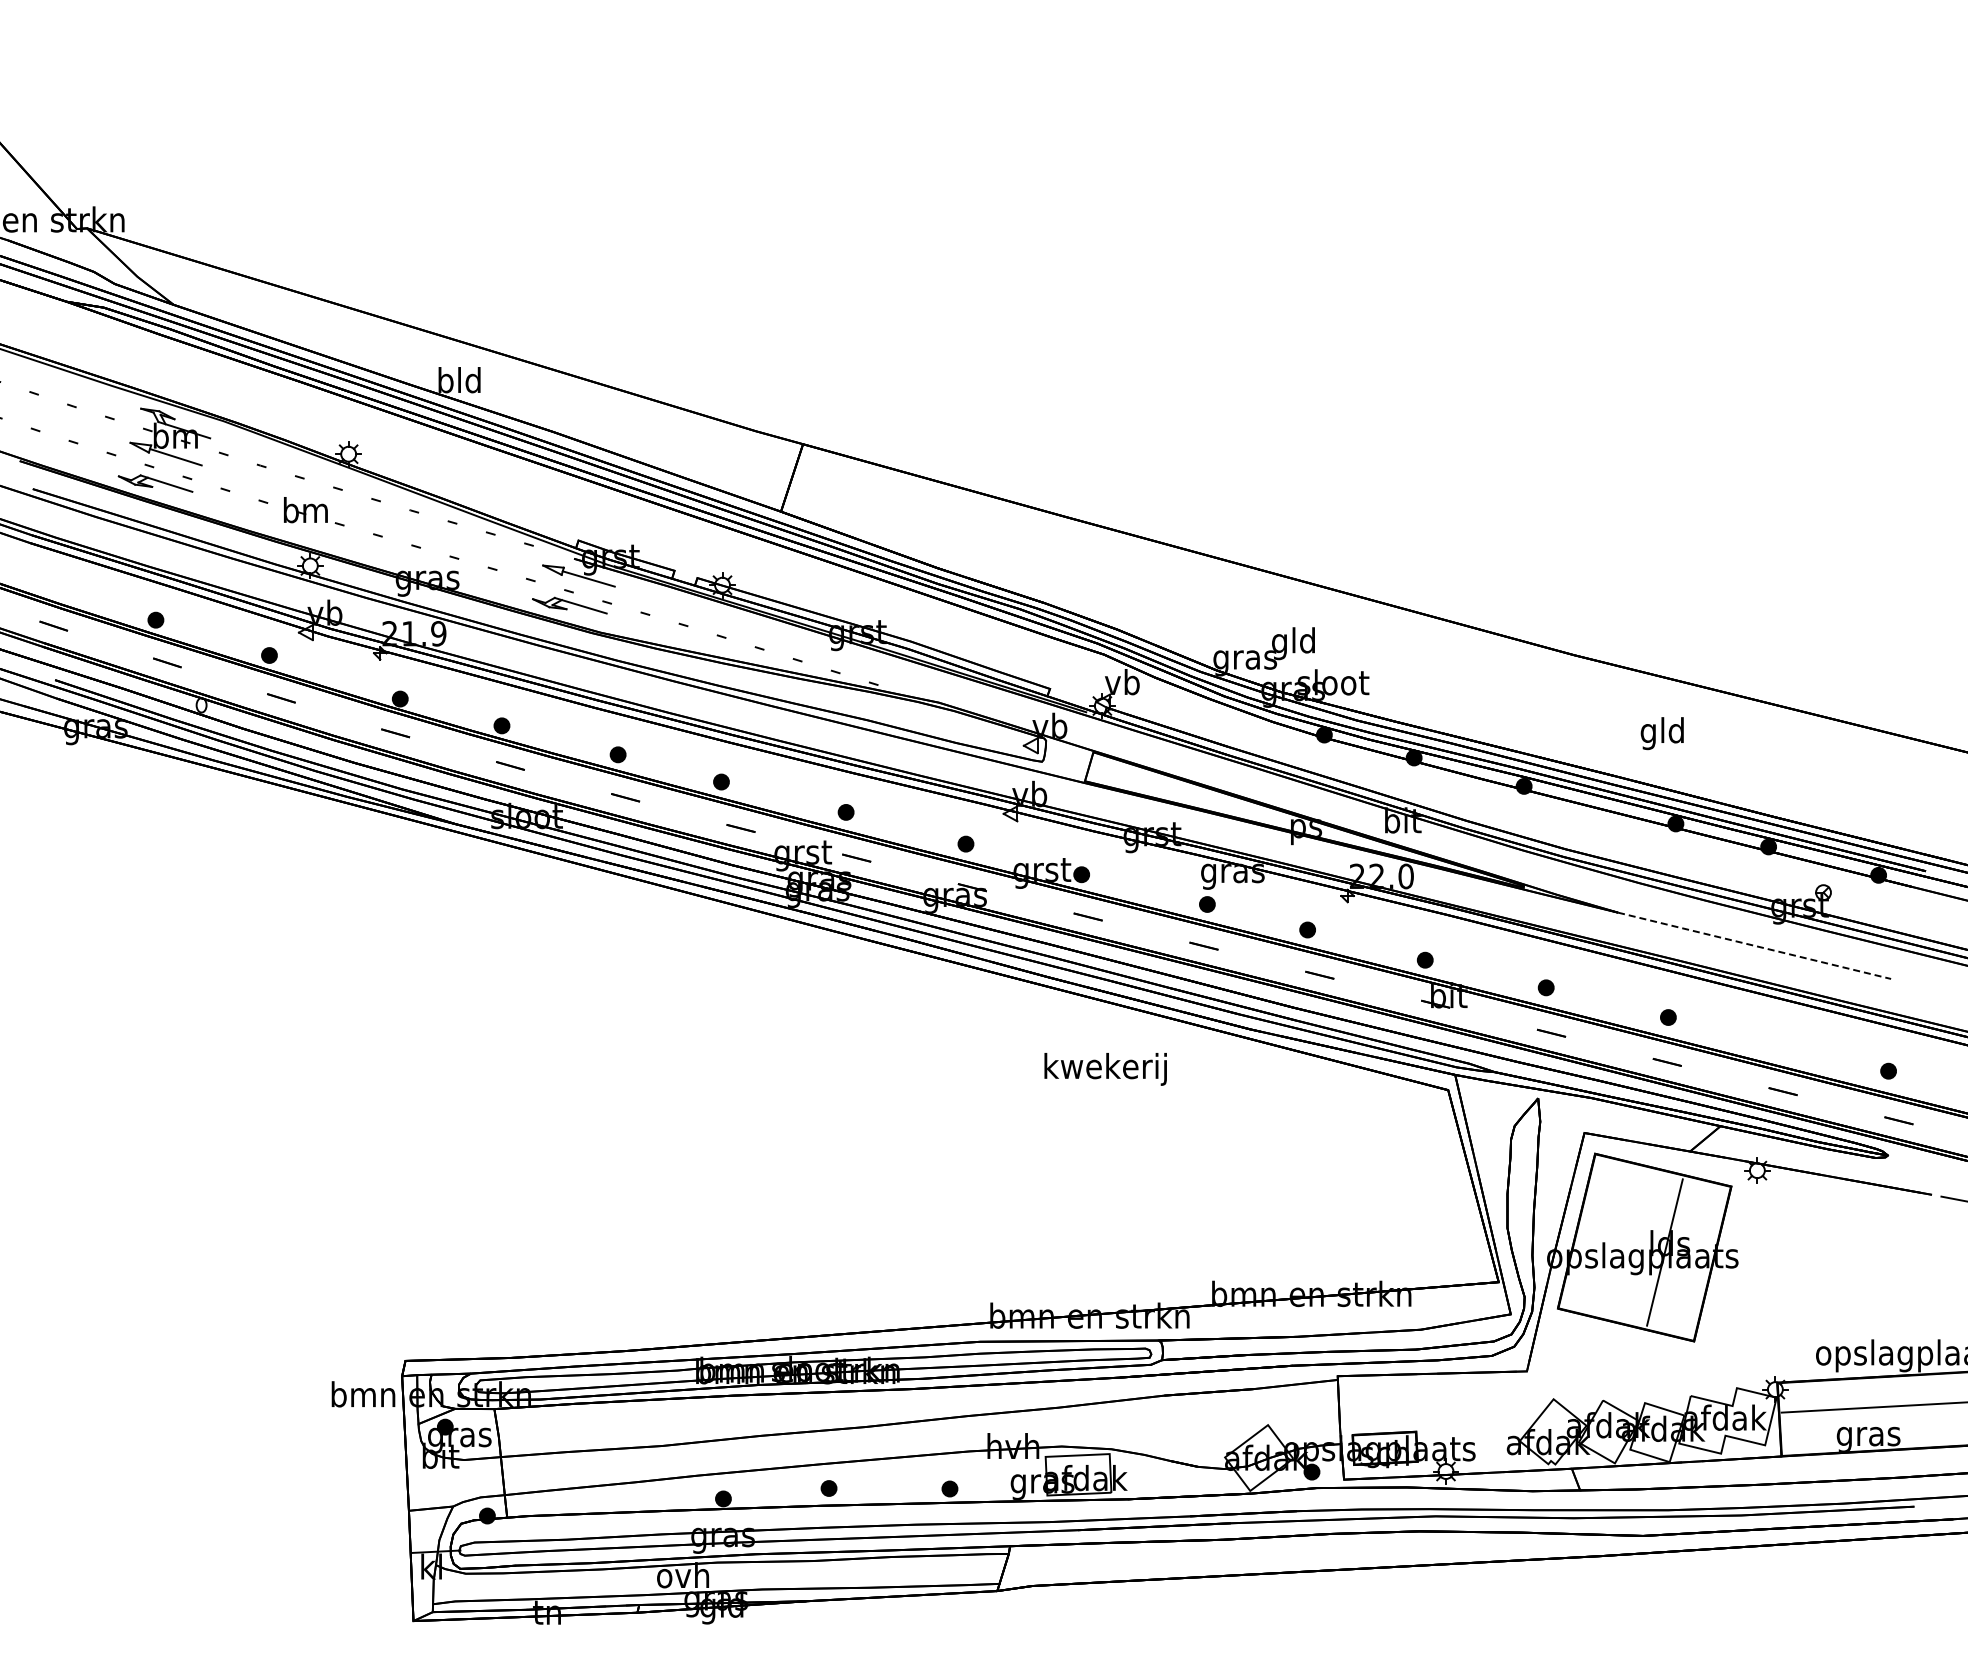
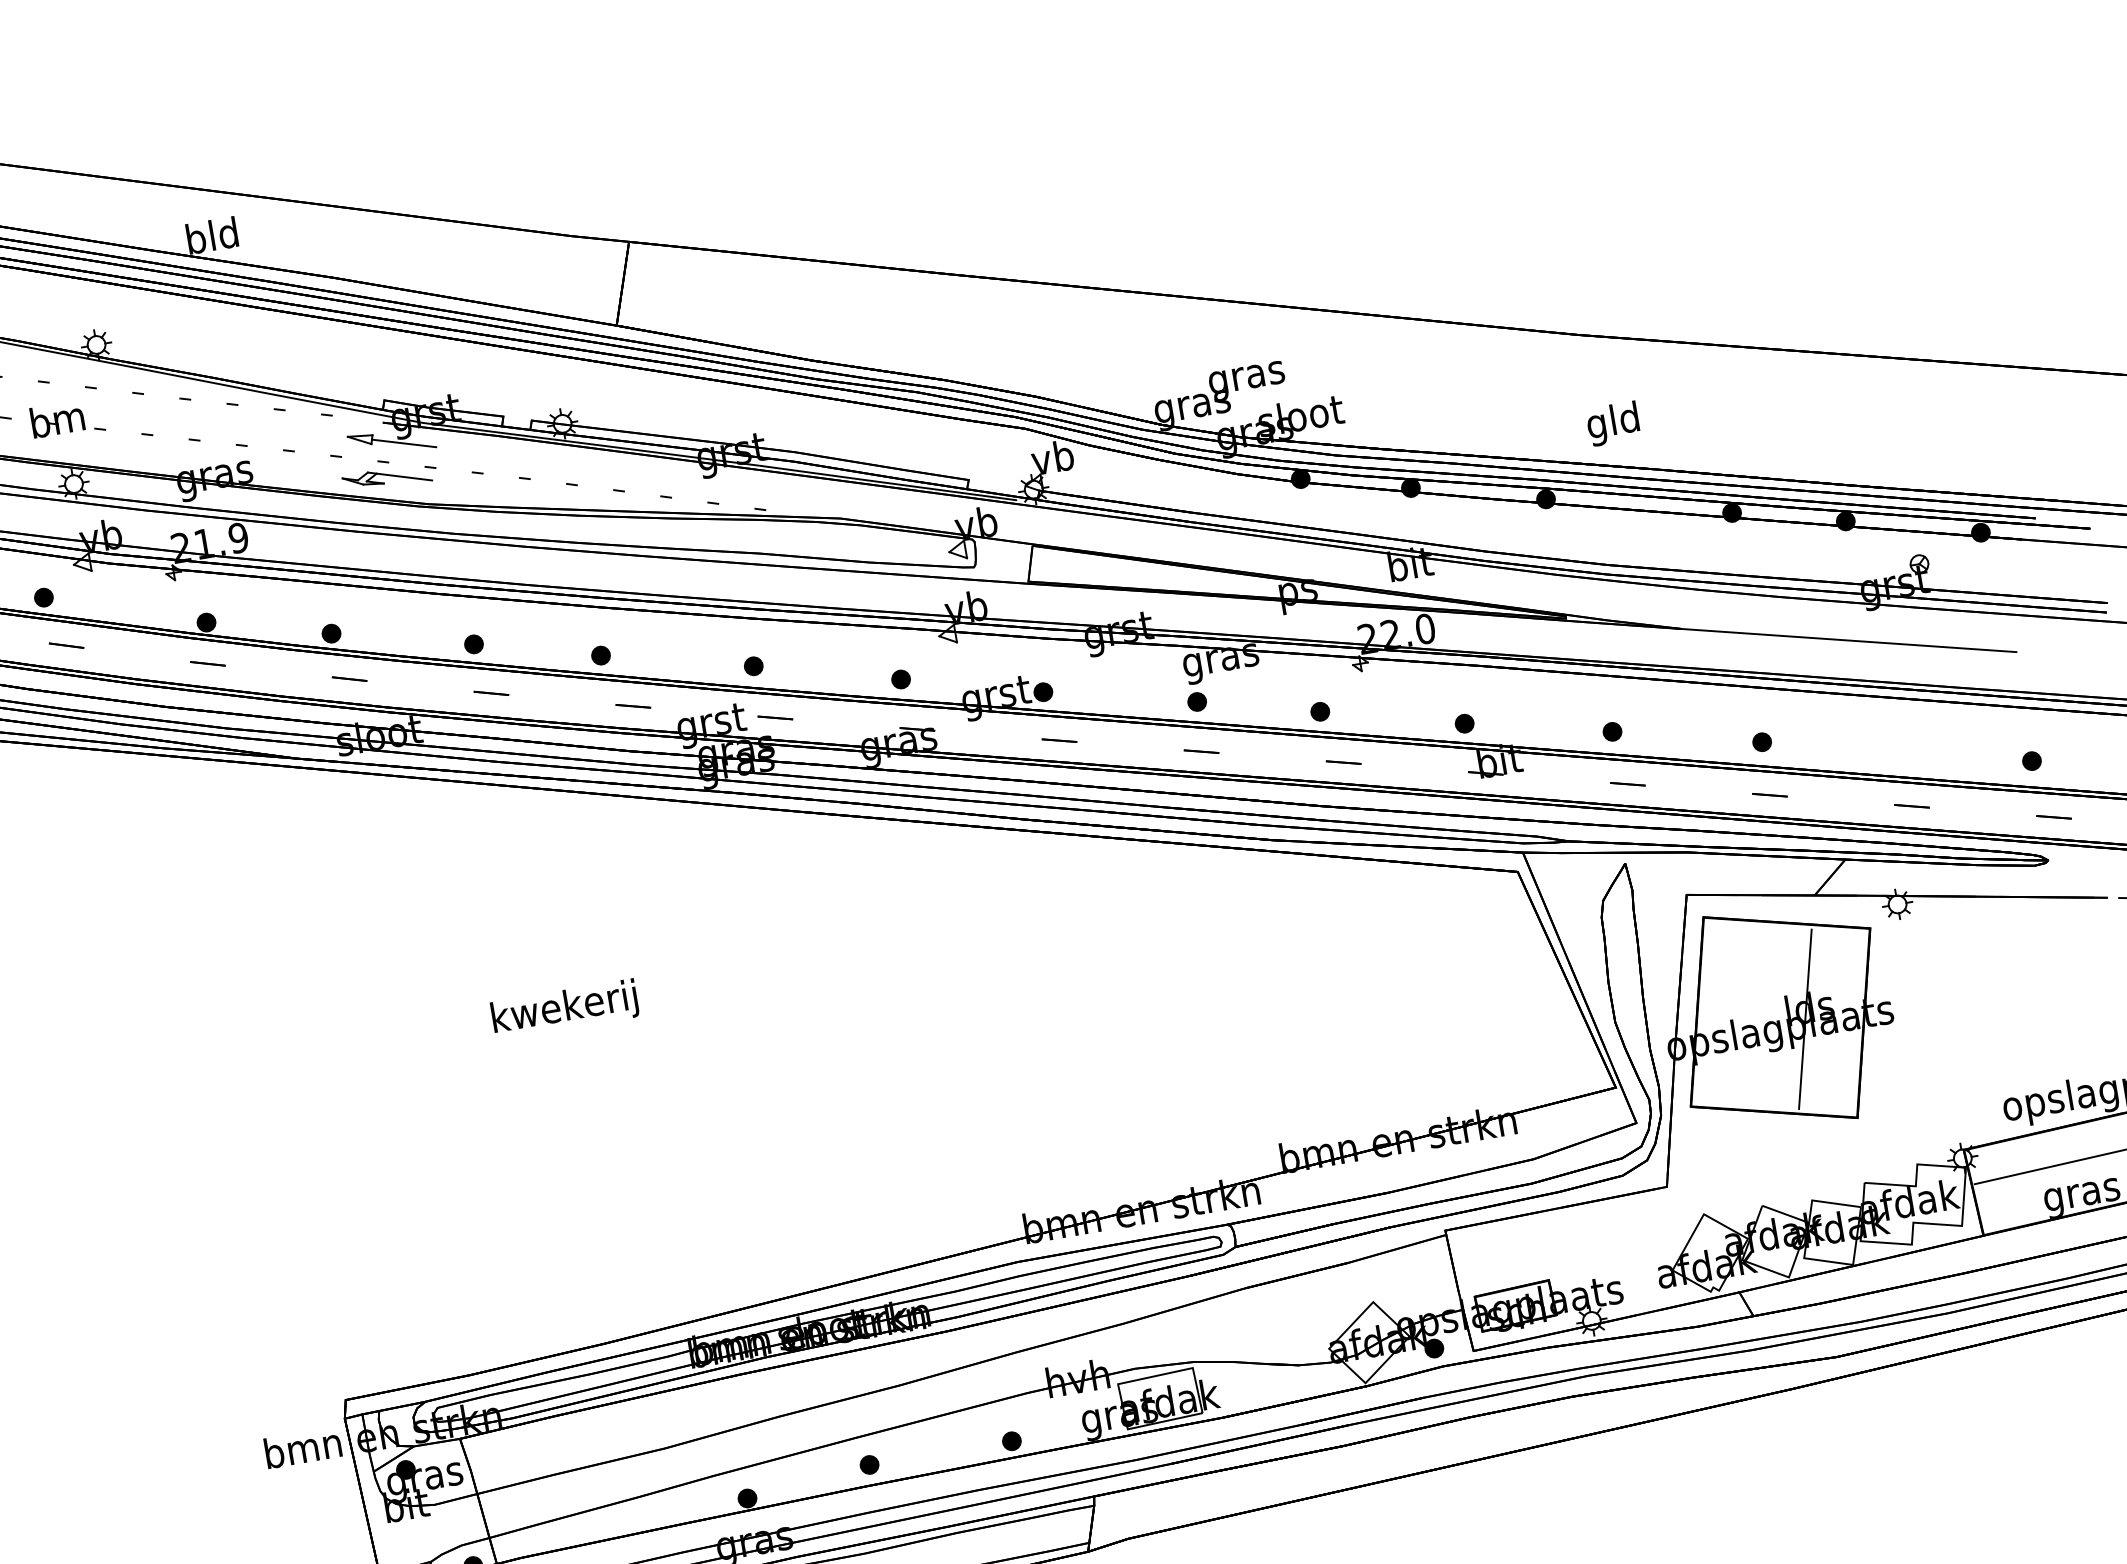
text: (1293, 643) -> (1246, 377), gld -> gras
text: (1661, 733) -> (1612, 424), moved
line: (1755, 945) -> (1850, 639), dashed -> solid
text: (1105, 1069) -> (564, 1009), moved

